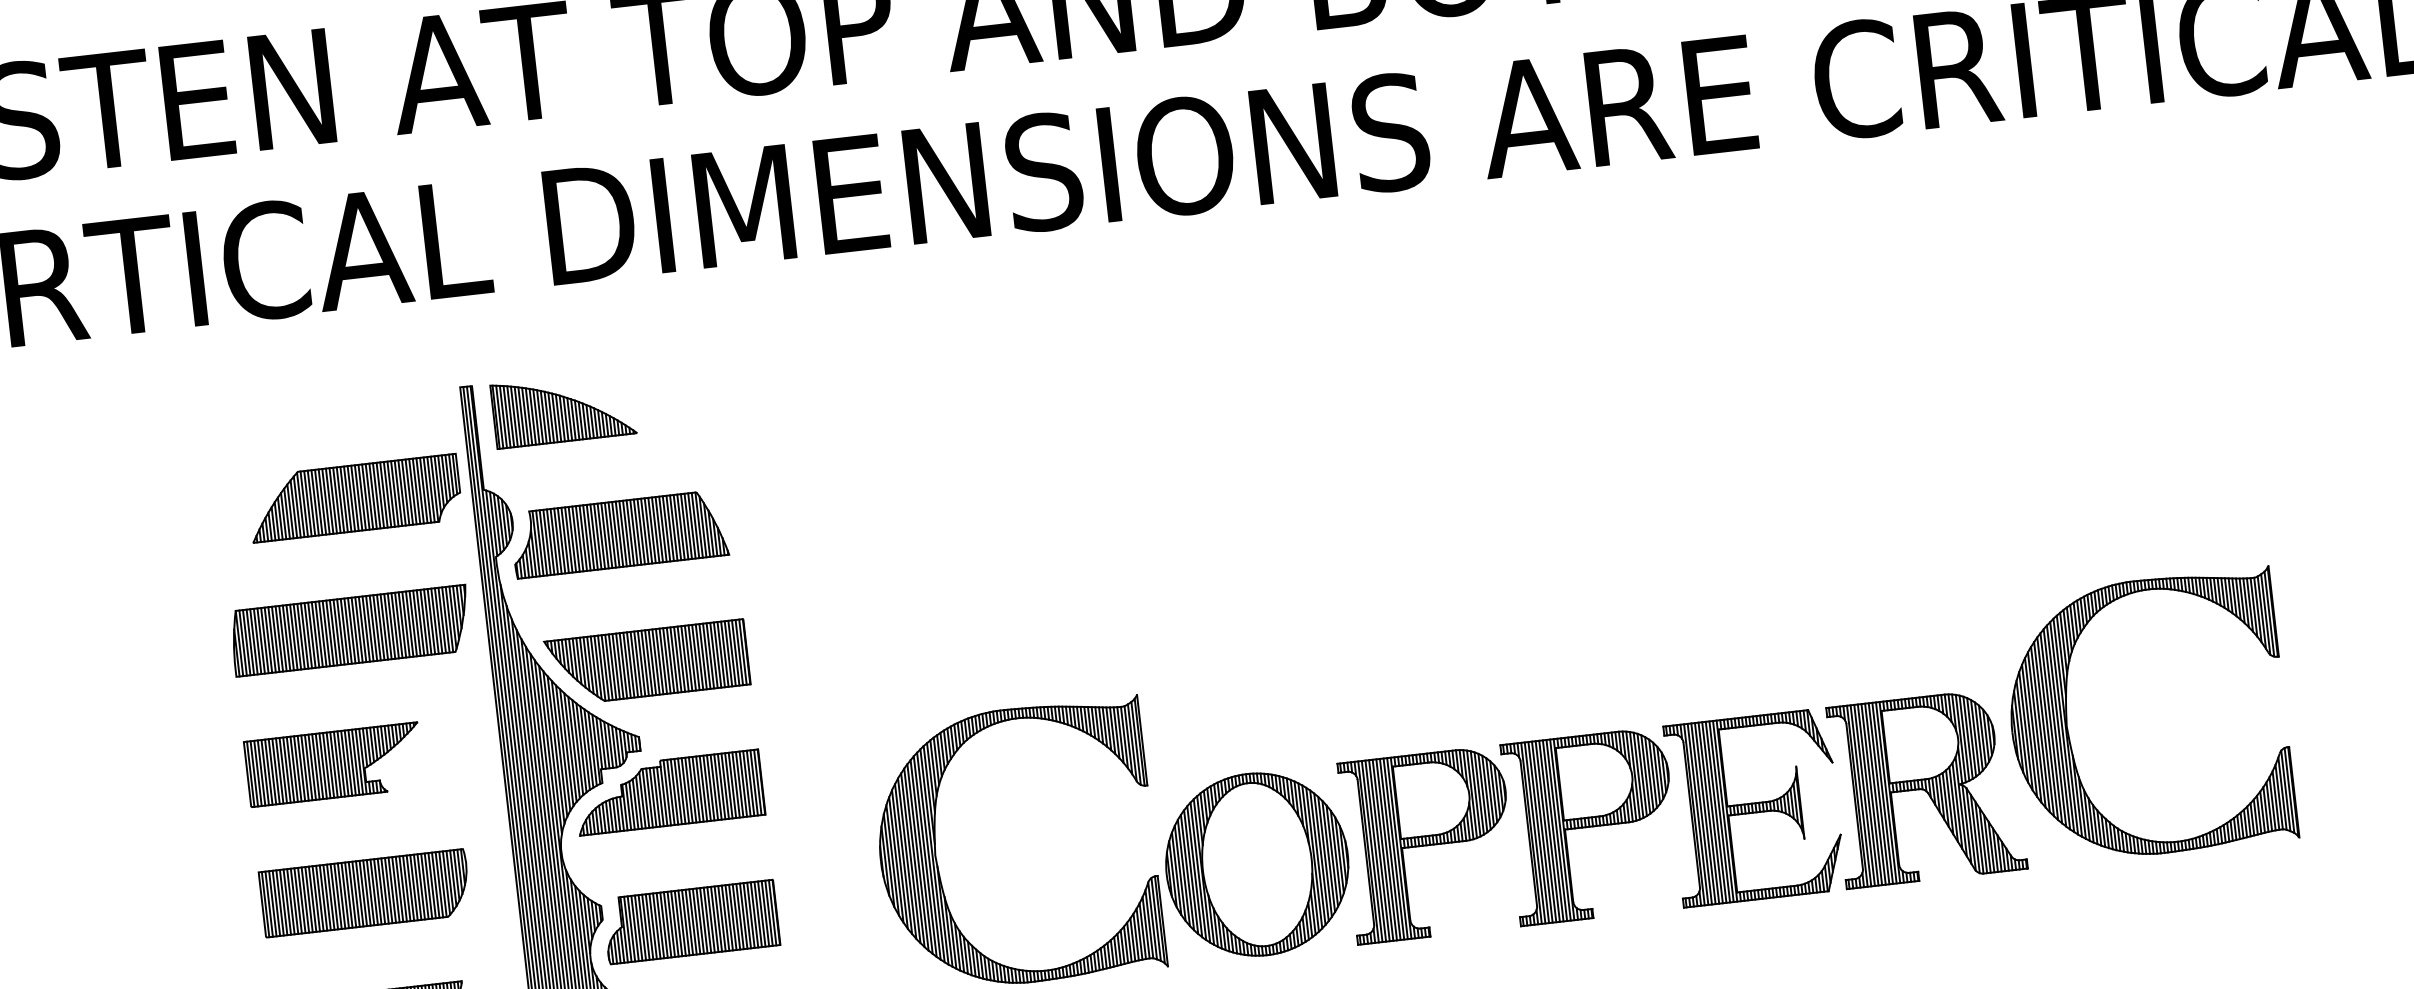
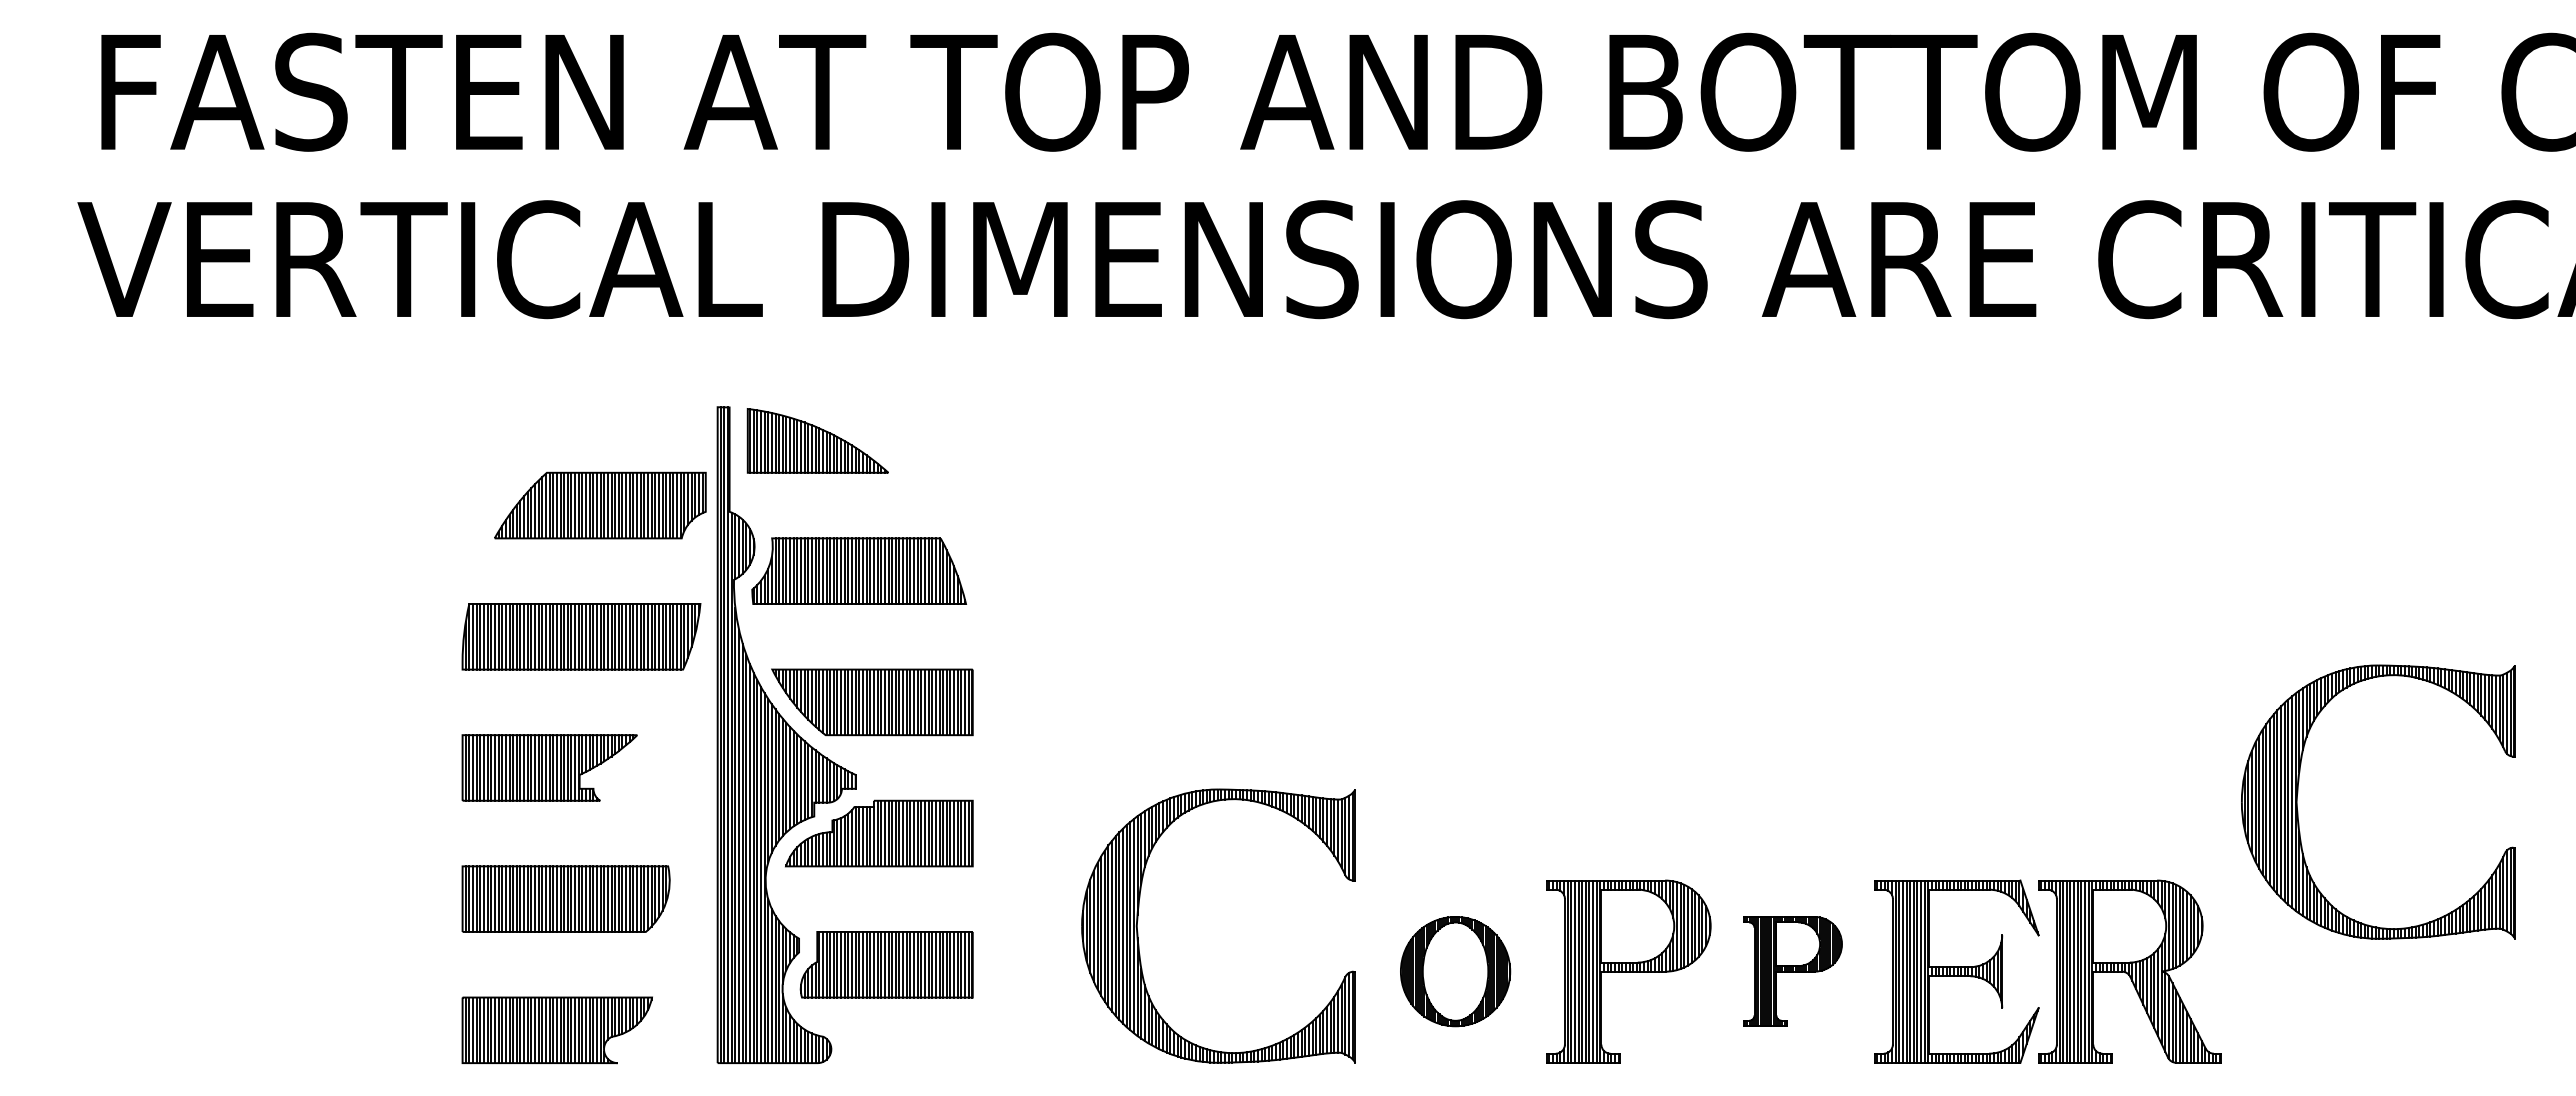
part: (2067, 717) -> (2298, 793), moved
part: (1591, 826) -> (1792, 971), size x0.6
part: (1257, 864) -> (1455, 971), size x0.6

